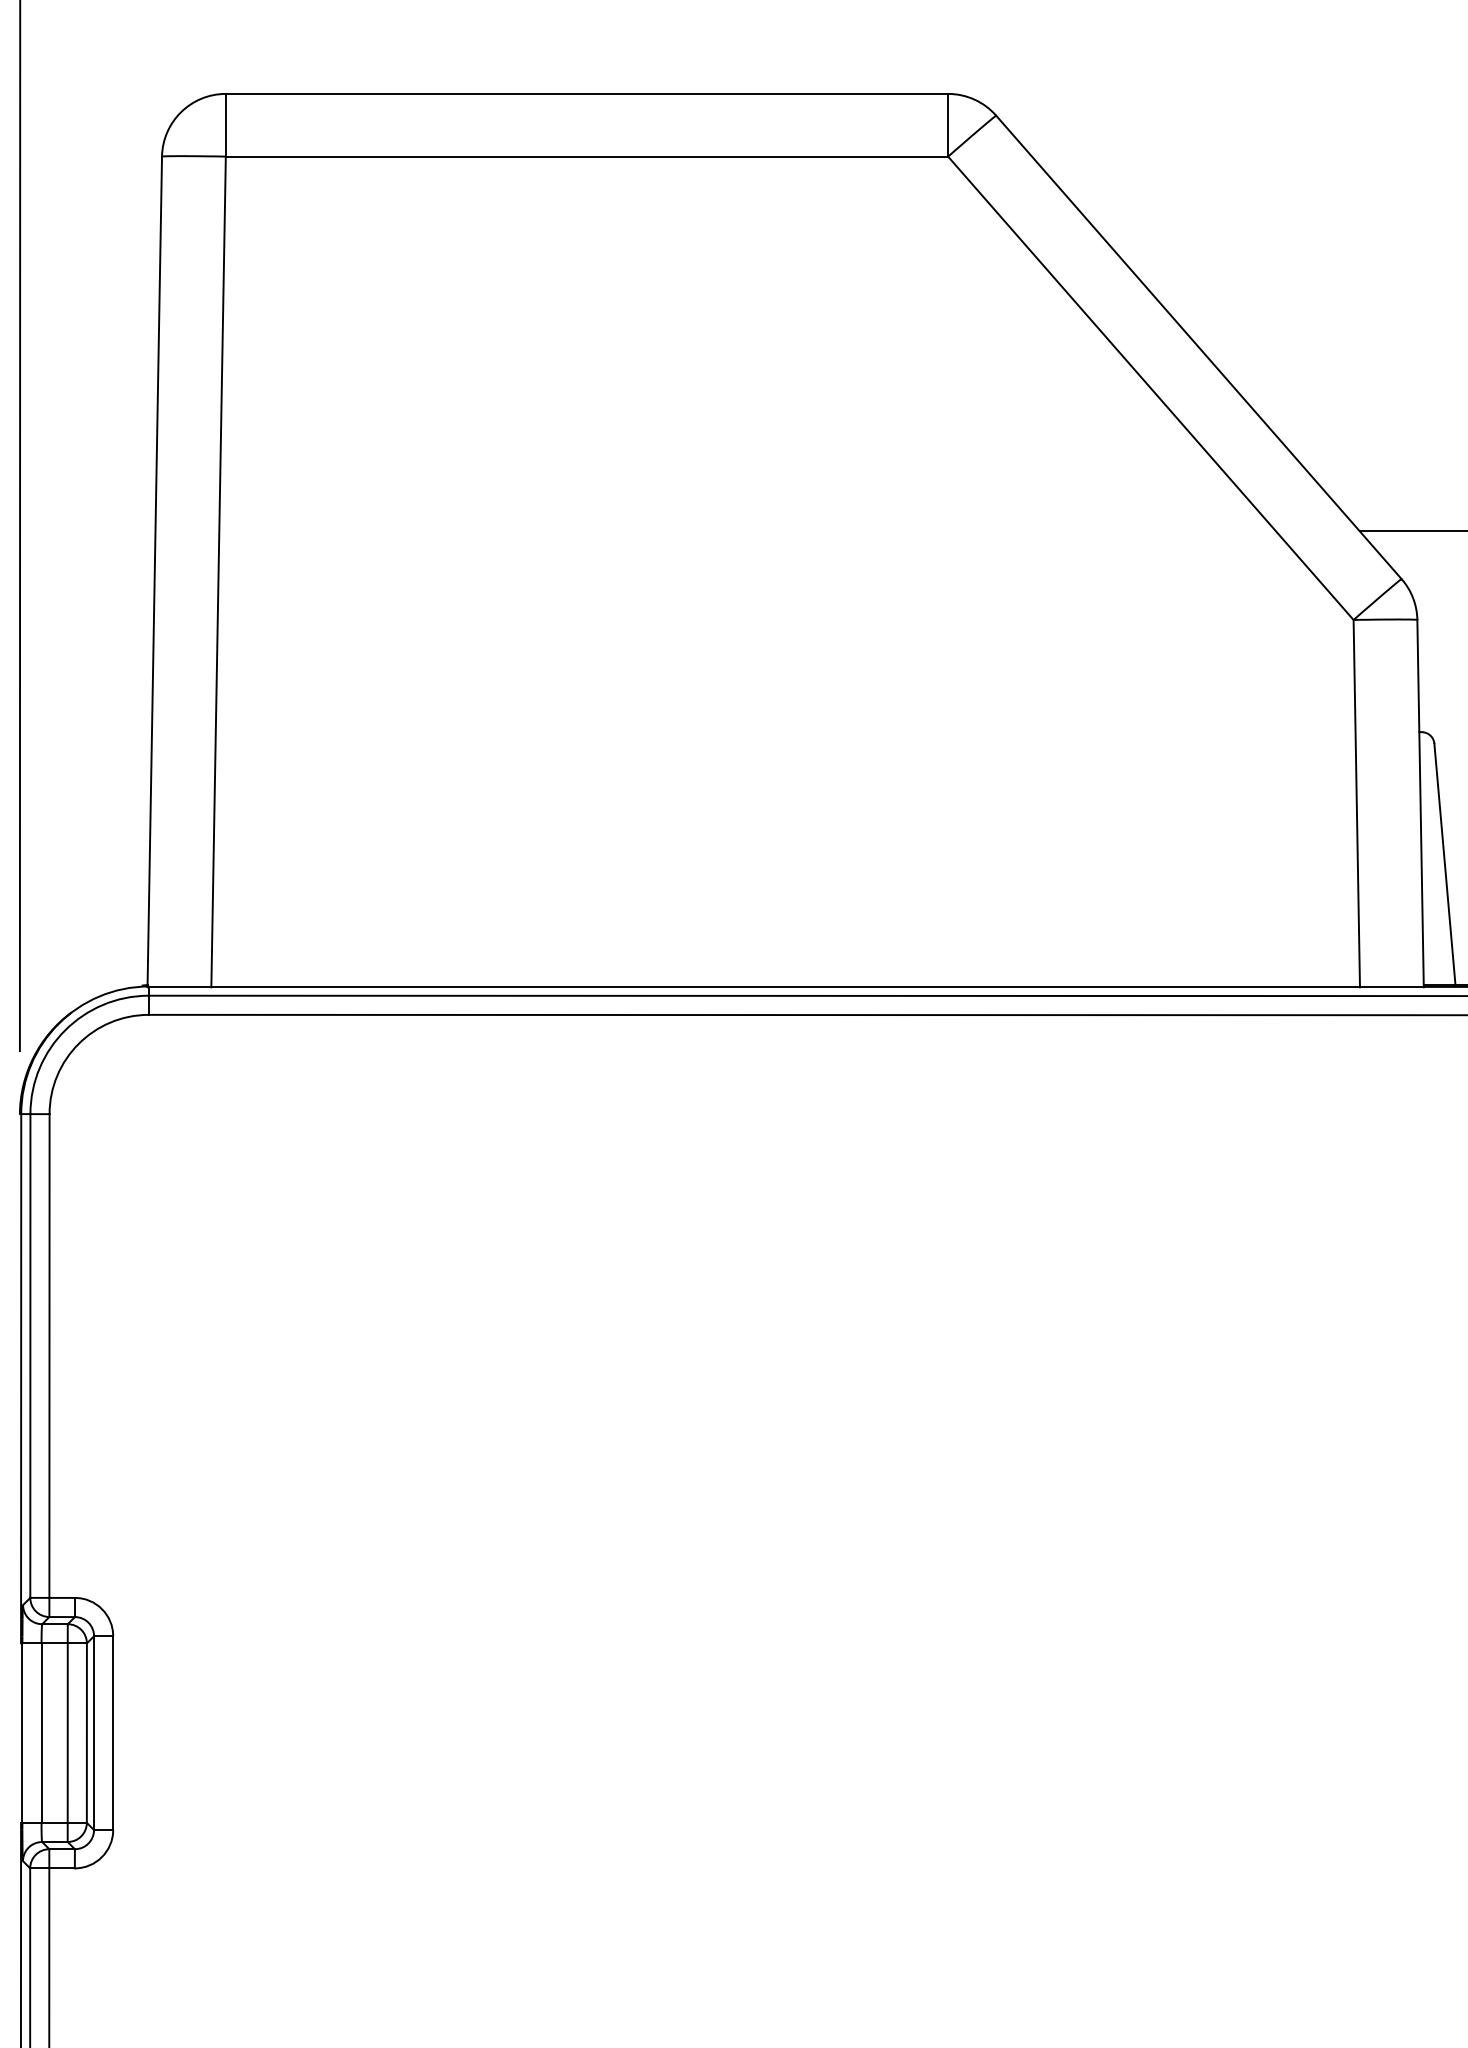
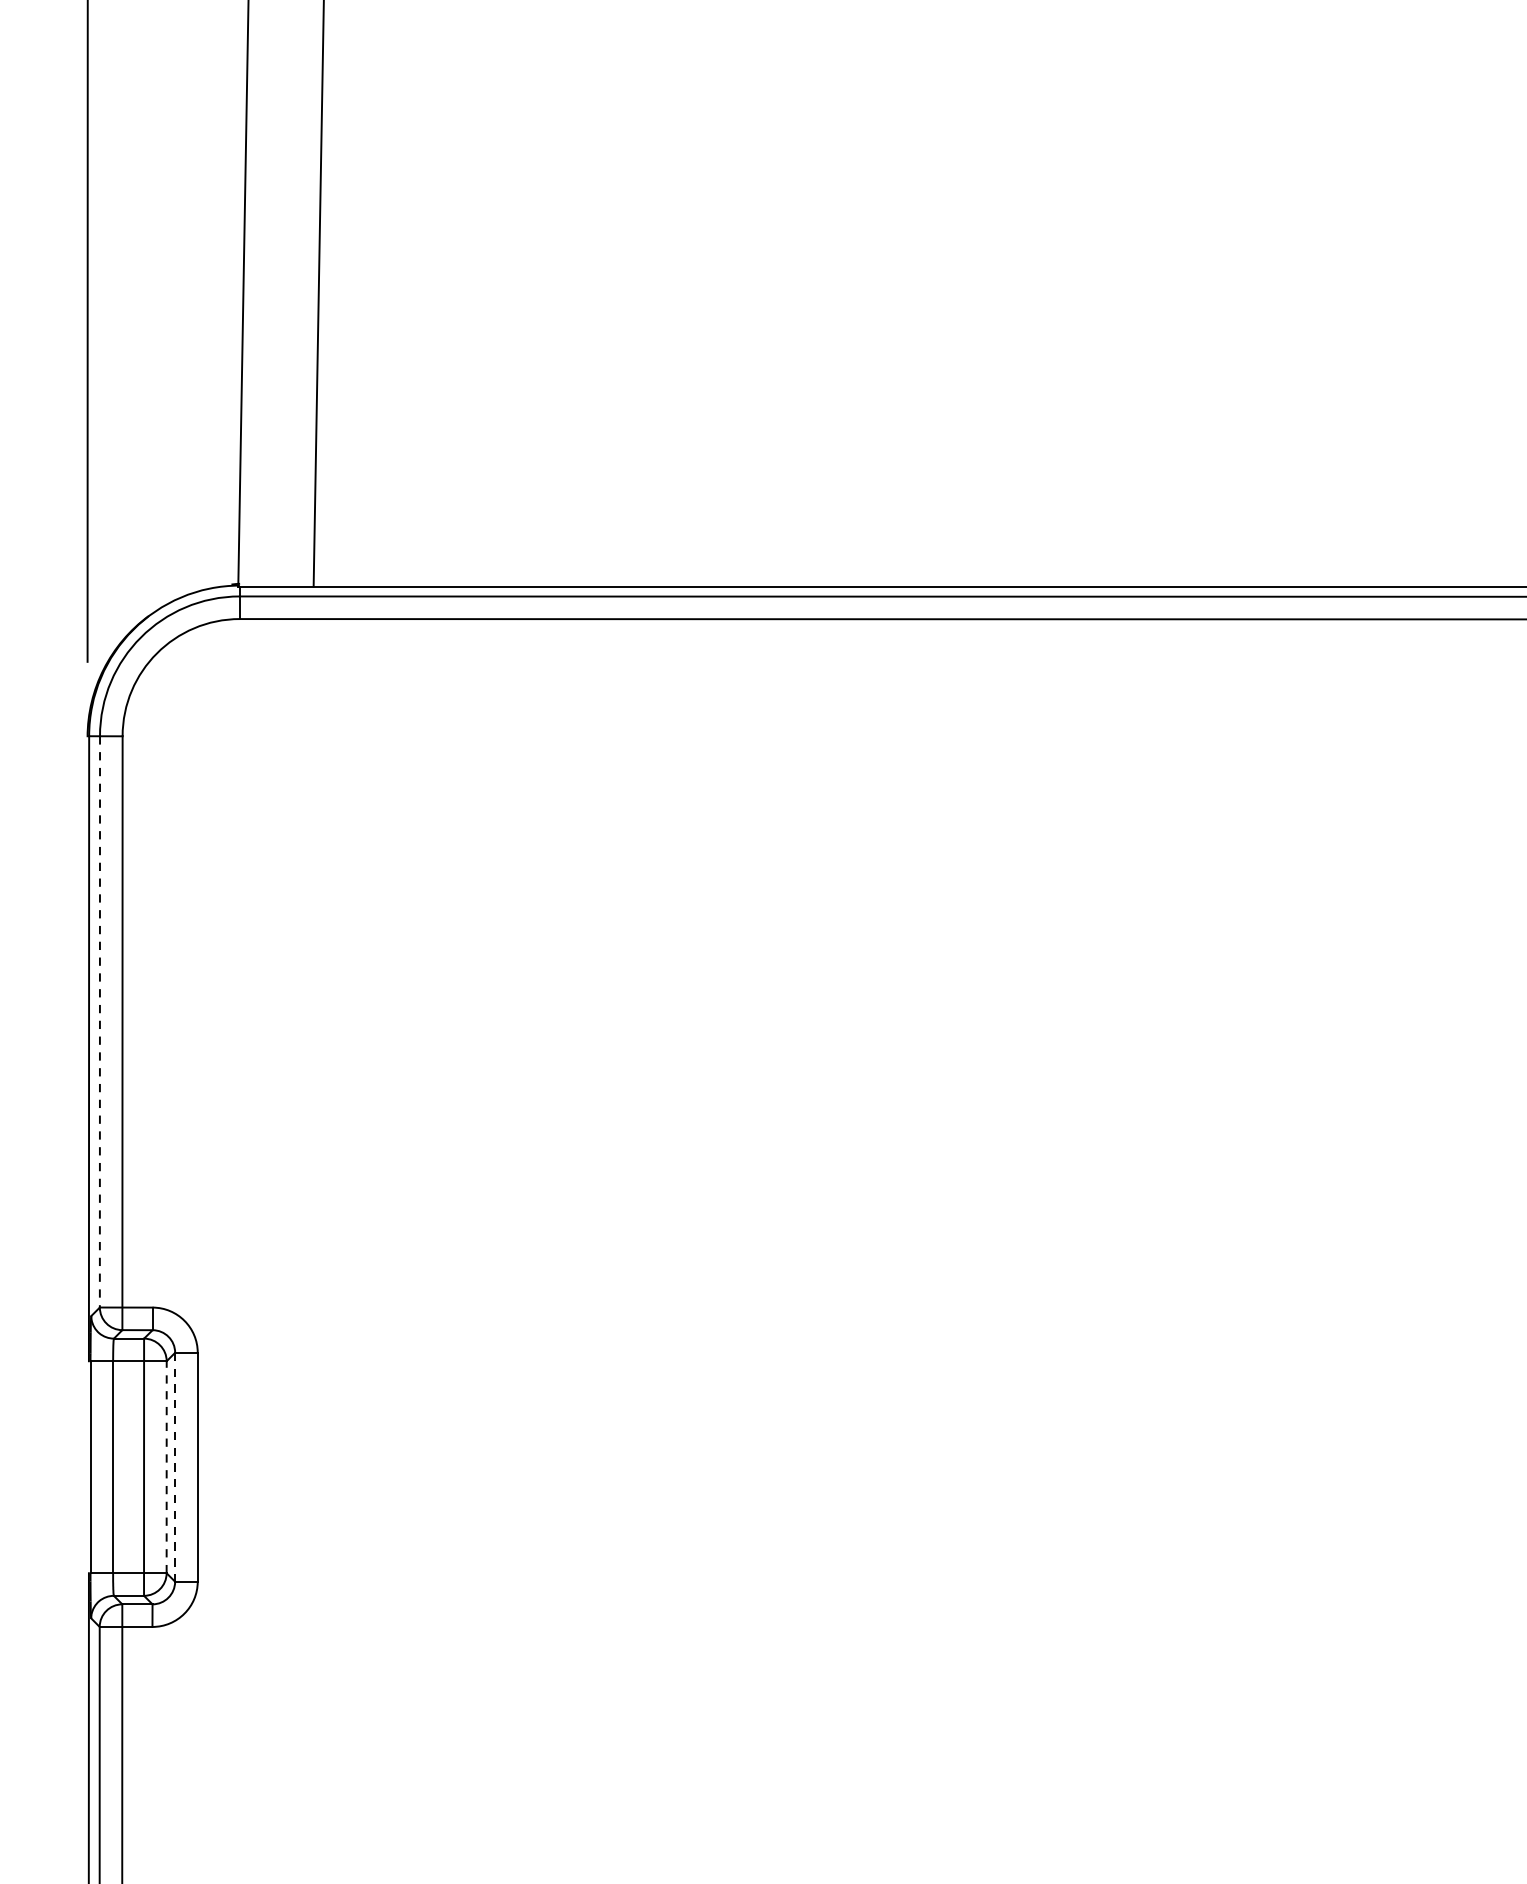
line: (30, 1356) -> (100, 1022), solid -> dashed
line: (86, 1733) -> (166, 1467), solid -> dashed
line: (94, 1733) -> (175, 1467), solid -> dashed

